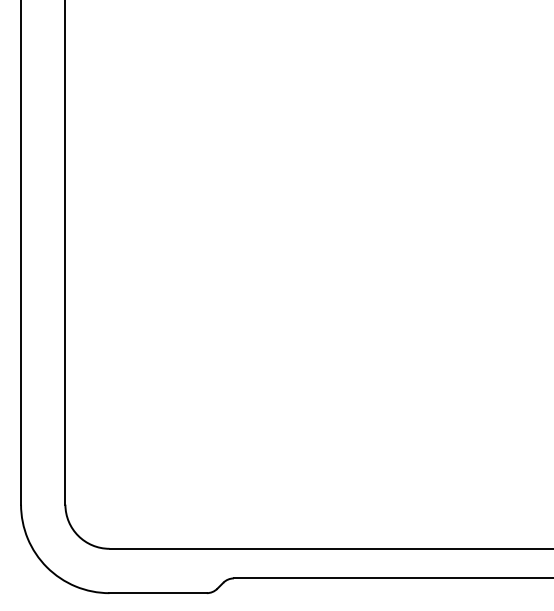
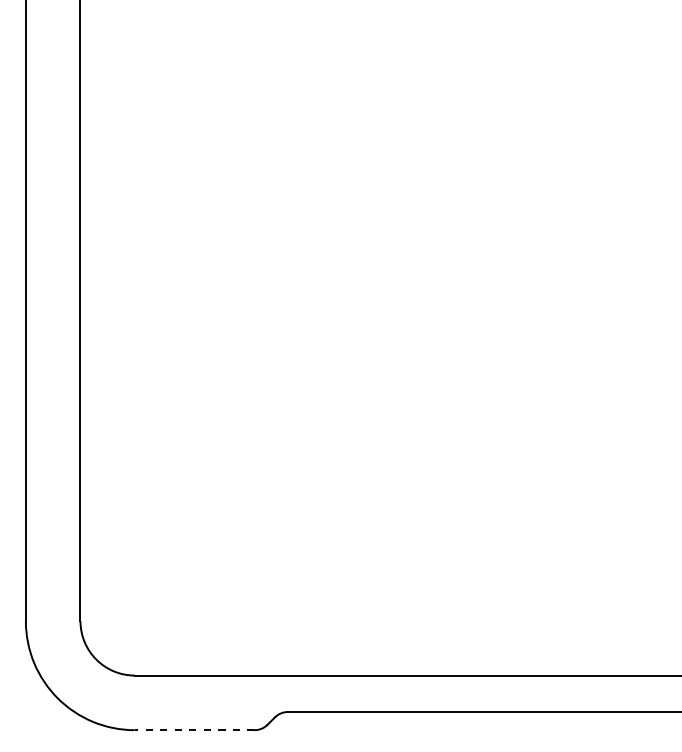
line: (158, 593) -> (194, 730), solid -> dashed

